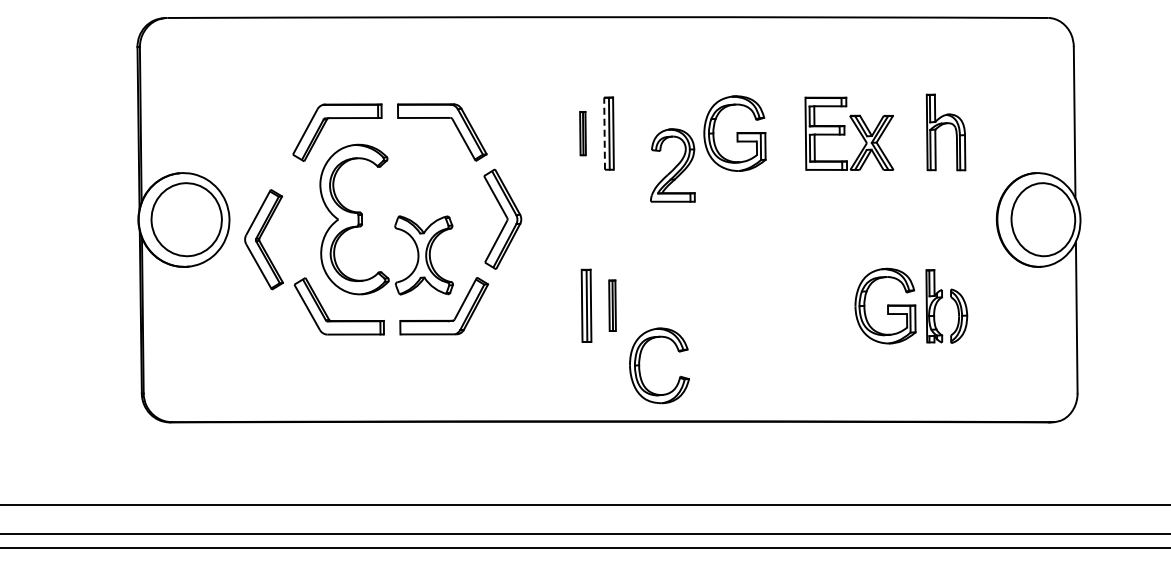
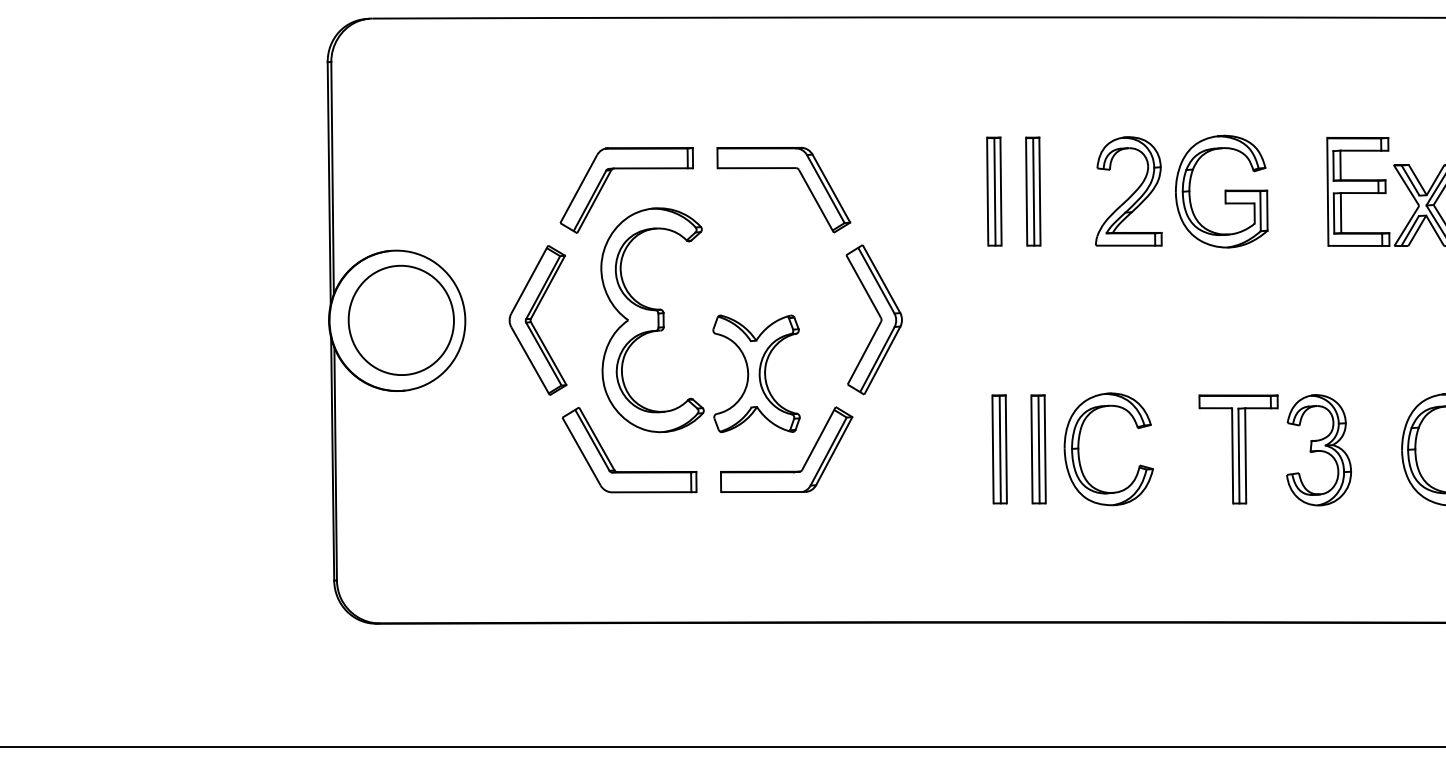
part: (582, 133) -> (993, 191), size x1.67
line: (604, 133) -> (1026, 191), dashed -> solid
part: (672, 165) -> (1128, 191), moved
part: (263, 239) -> (537, 320), moved
part: (612, 305) -> (1038, 448), size x1.43
part: (779, 321) -> (1288, 472), added
part: (640, 365) -> (1080, 448), moved

